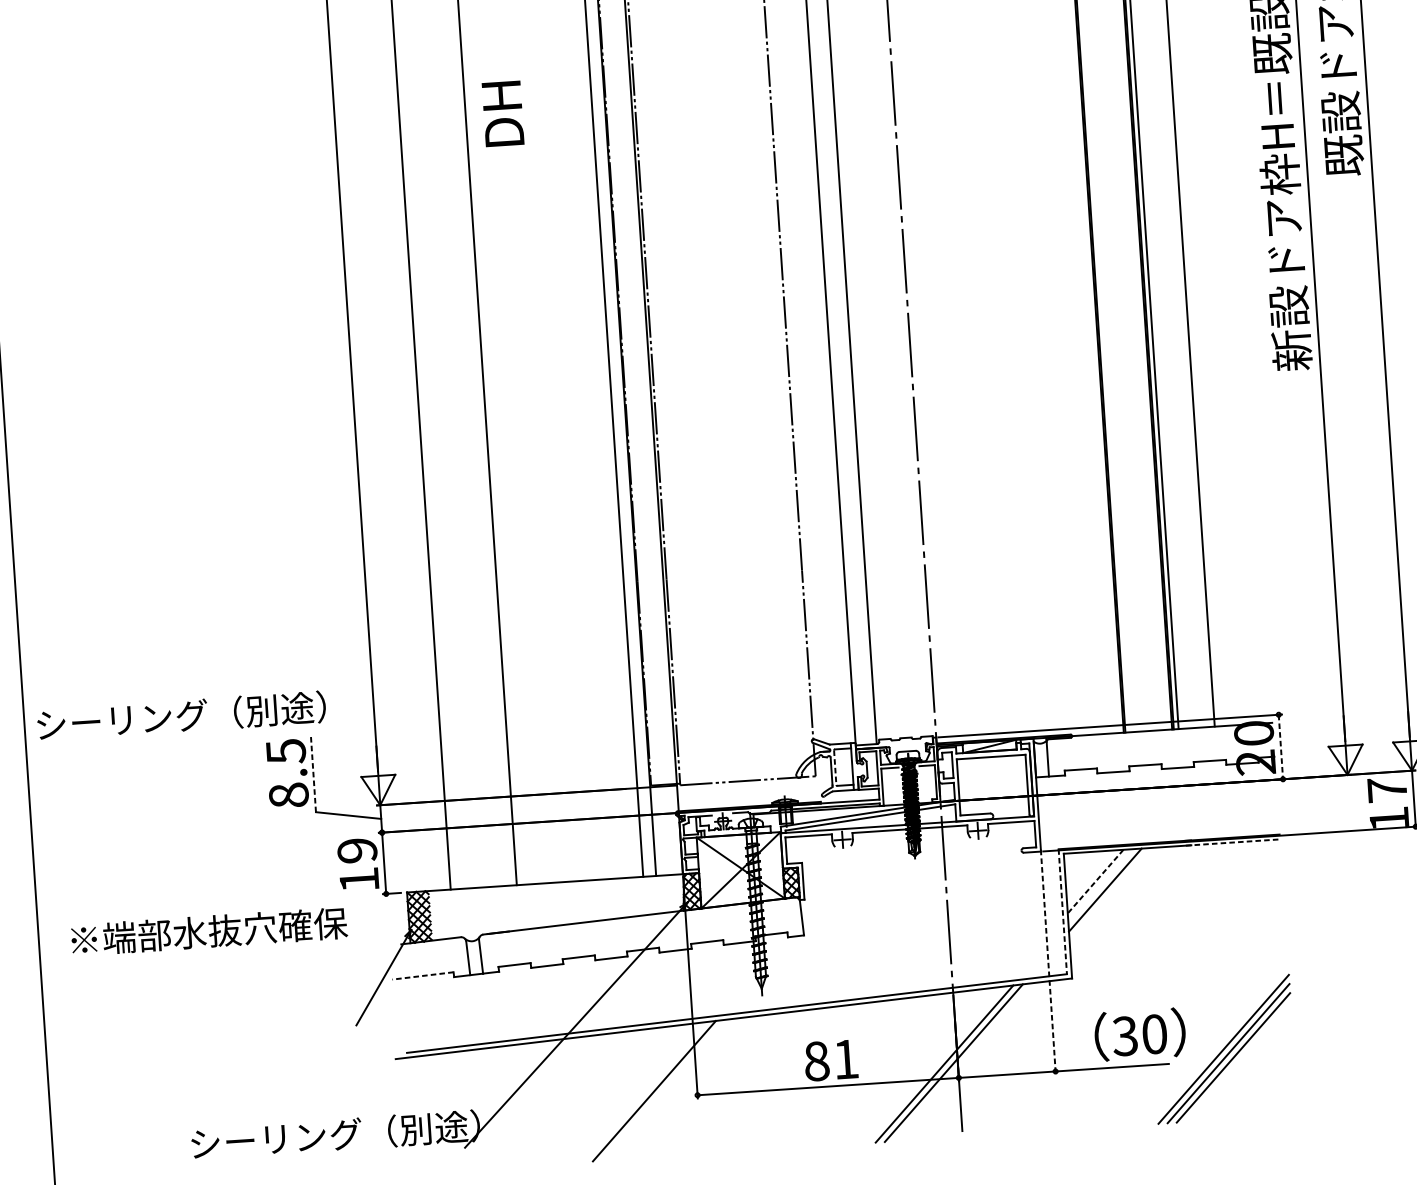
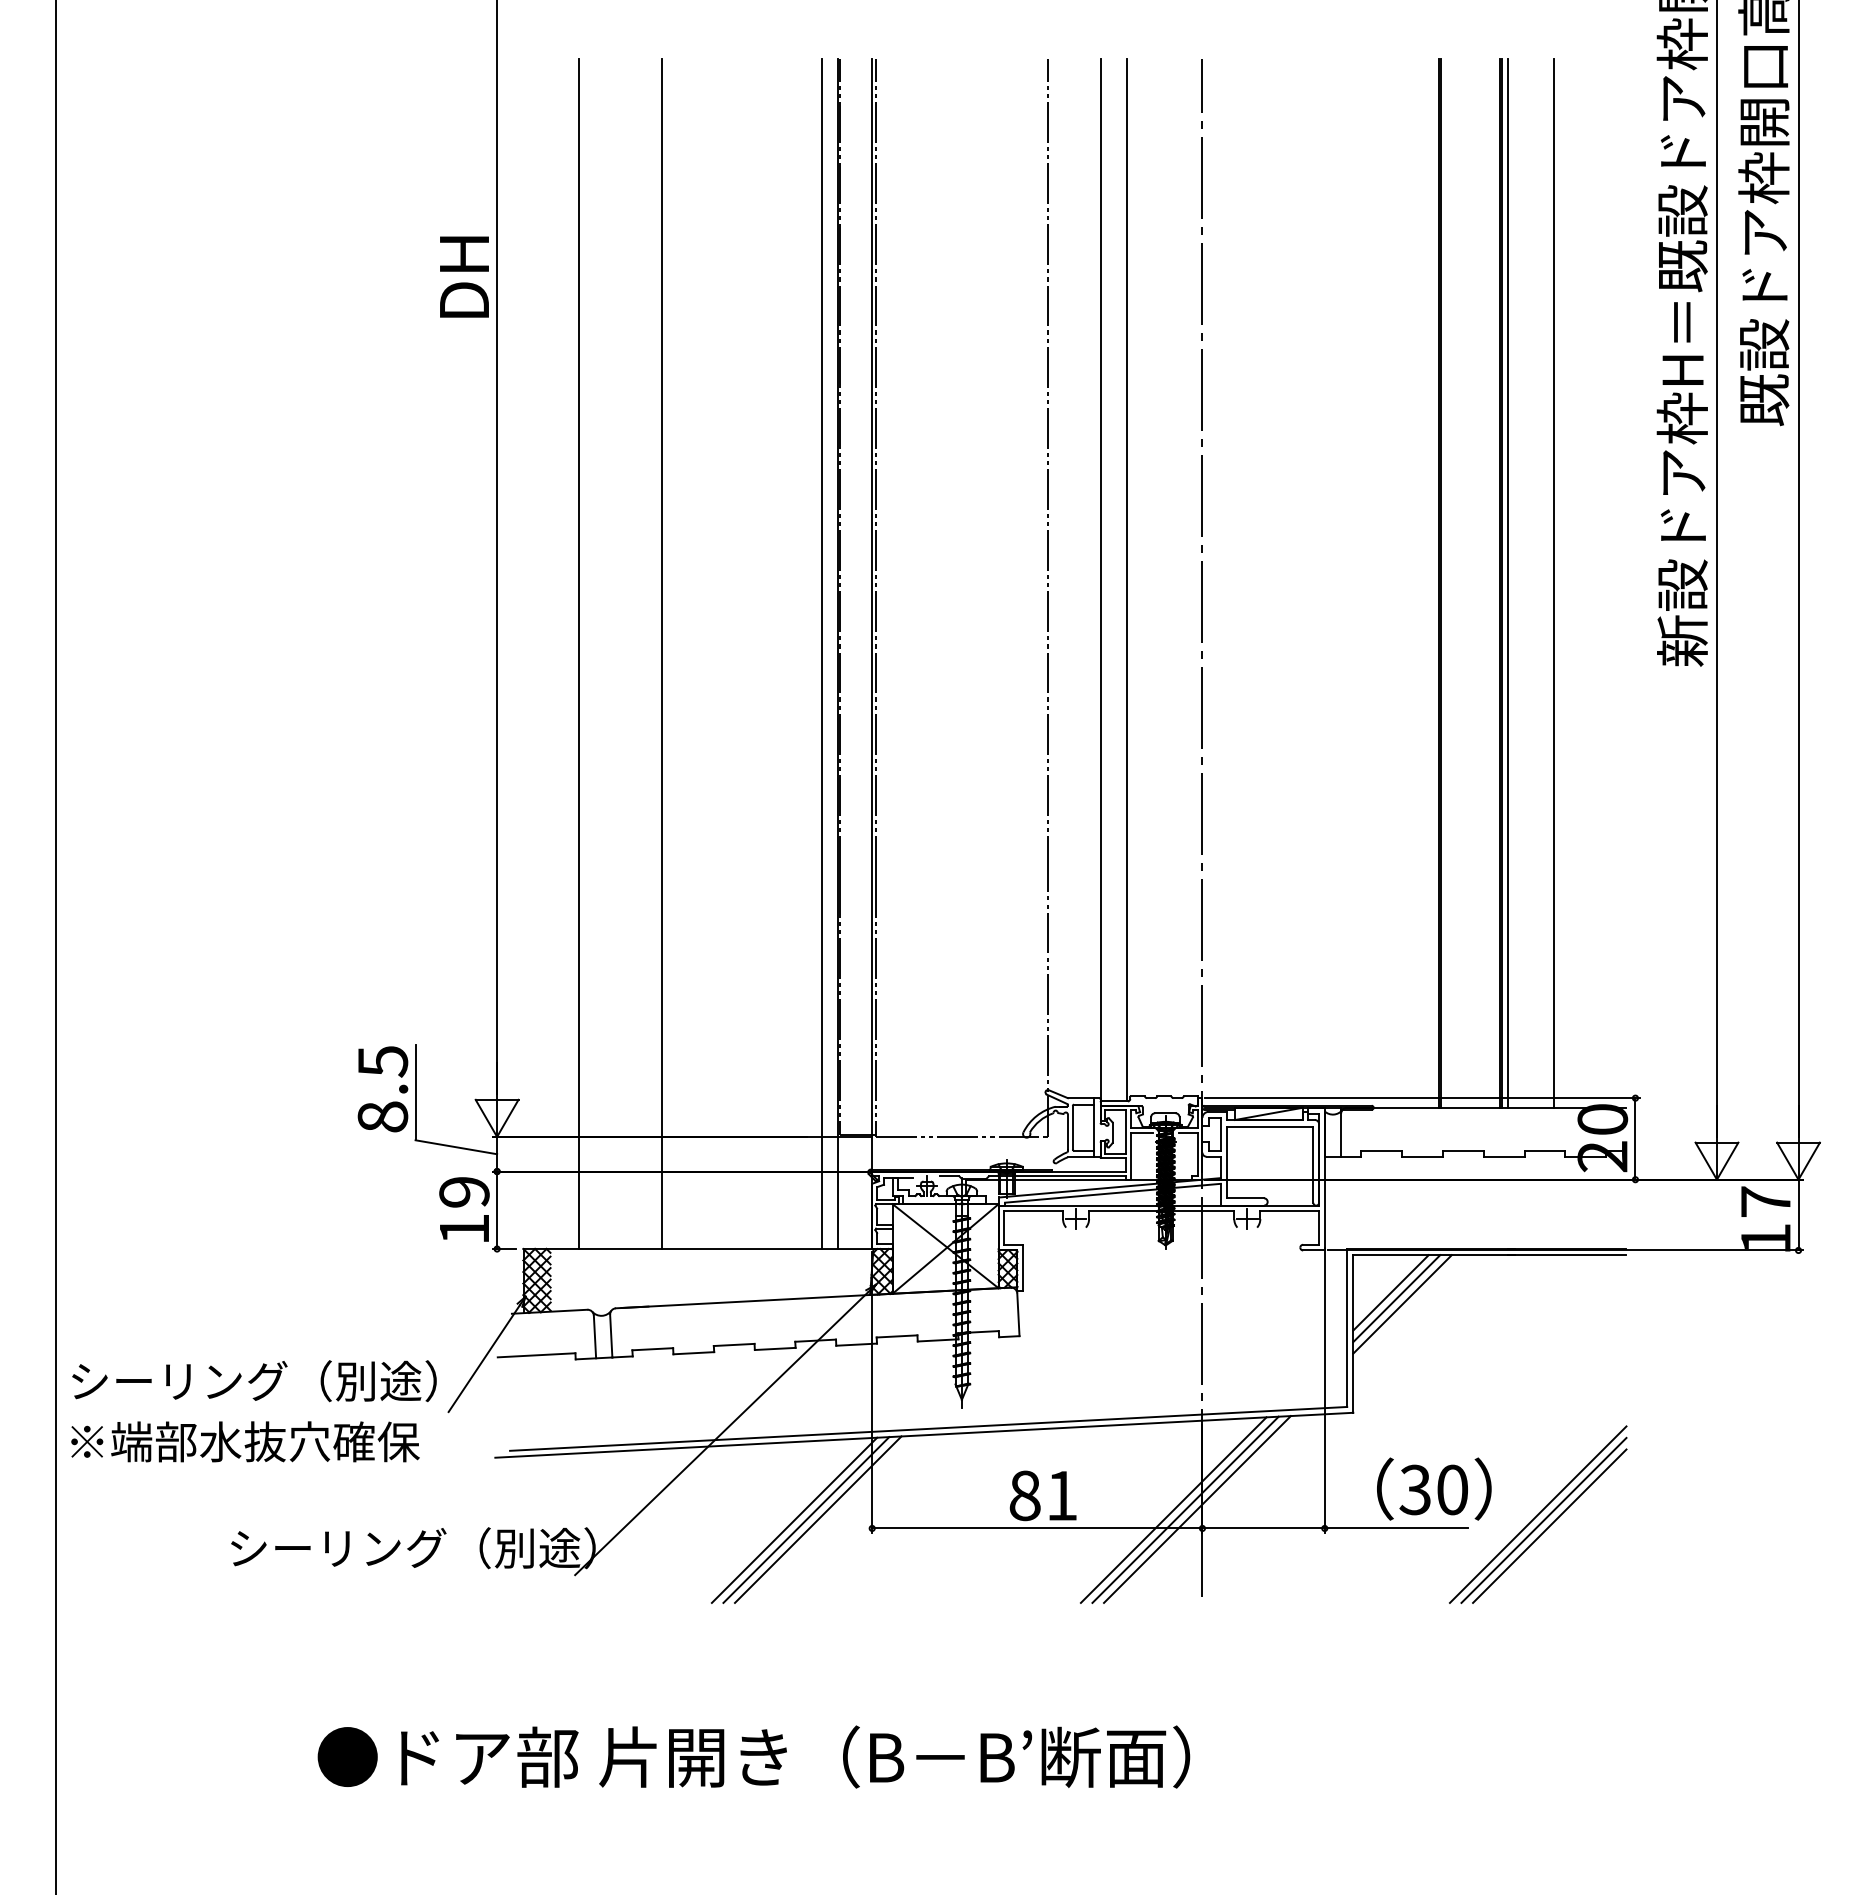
text: (503, 113) -> (464, 276), moved
text: (181, 716) -> (254, 1381), moved
line: (1280, 746) -> (1635, 1138), dashed -> solid
line: (834, 767) -> (1072, 1127), dashed -> solid
line: (313, 774) -> (415, 1092), dashed -> solid
line: (1233, 842) -> (1567, 1255), dashed -> solid
line: (1095, 882) -> (1390, 1293), dashed -> solid
line: (1100, 885) -> (1396, 1298), added
line: (1063, 912) -> (1347, 1328), dashed -> solid
text: (209, 931) -> (245, 1441), moved
line: (1048, 962) -> (1324, 1390), dashed -> solid
line: (422, 976) -> (536, 1355), dashed -> solid
line: (934, 1064) -> (1173, 1509), added
line: (645, 1091) -> (806, 1519), added
line: (635, 1092) -> (794, 1519), added

